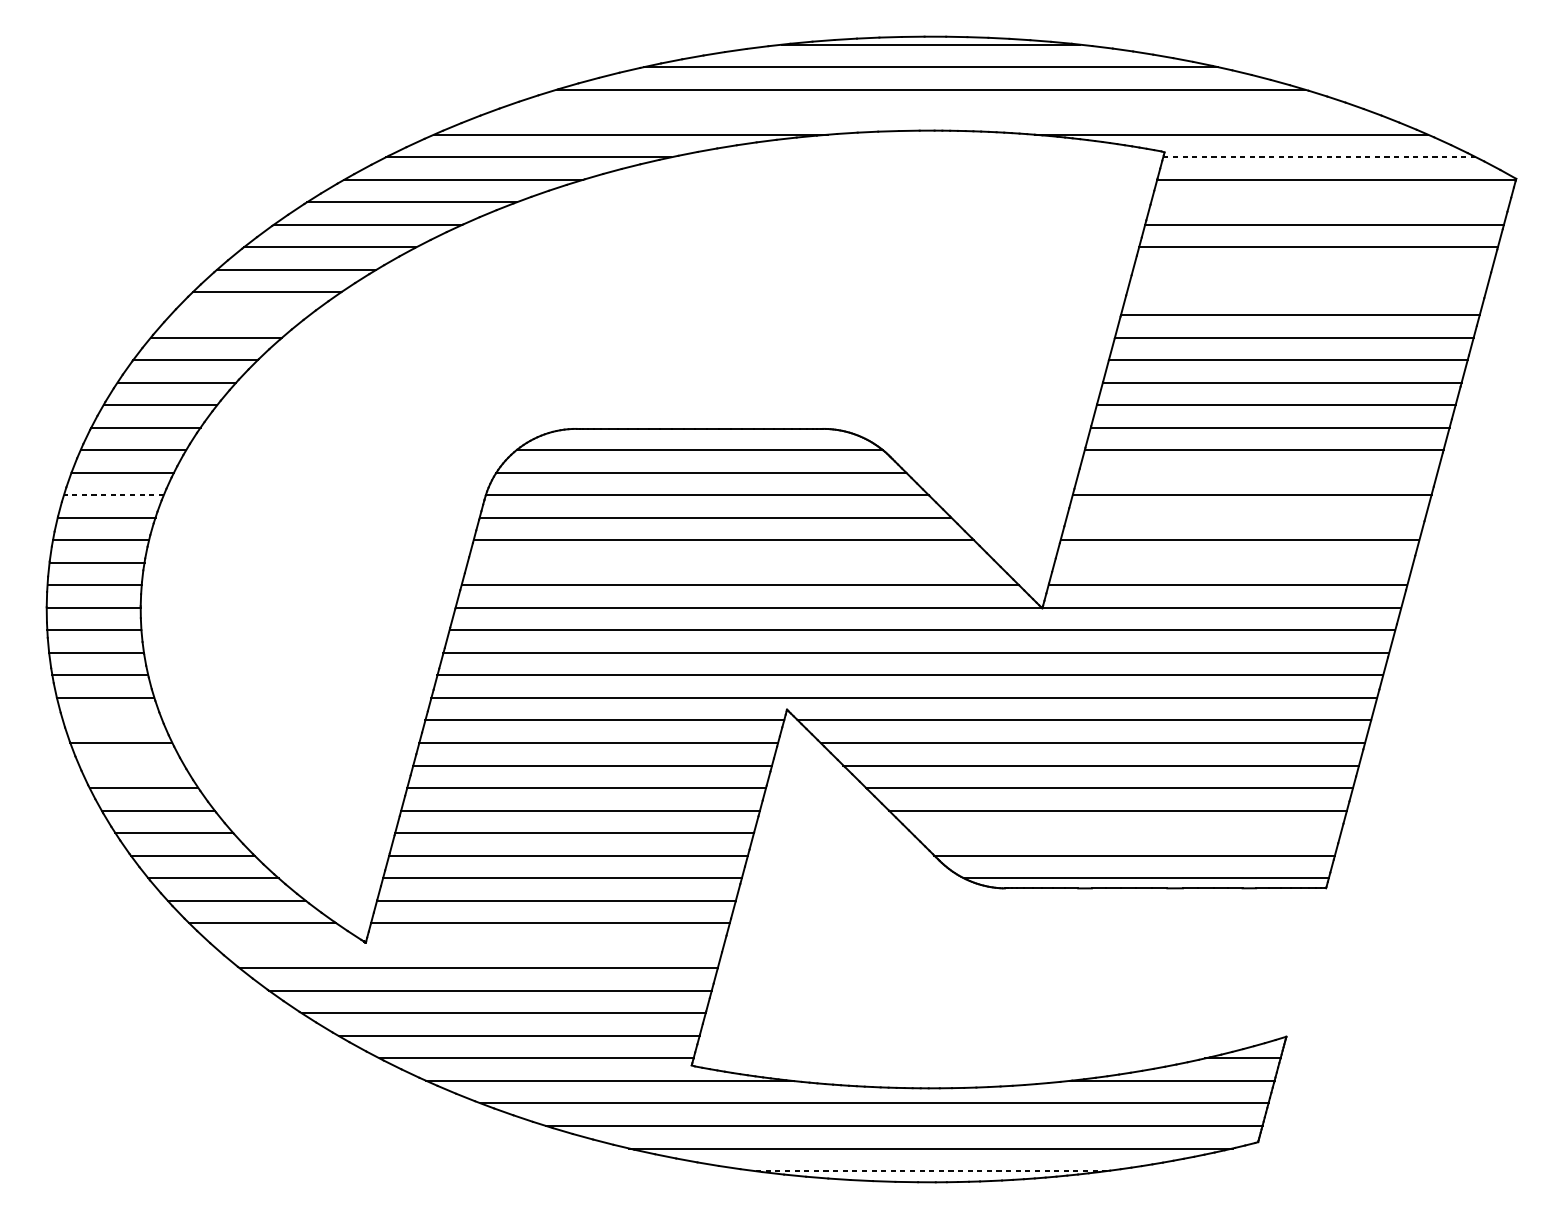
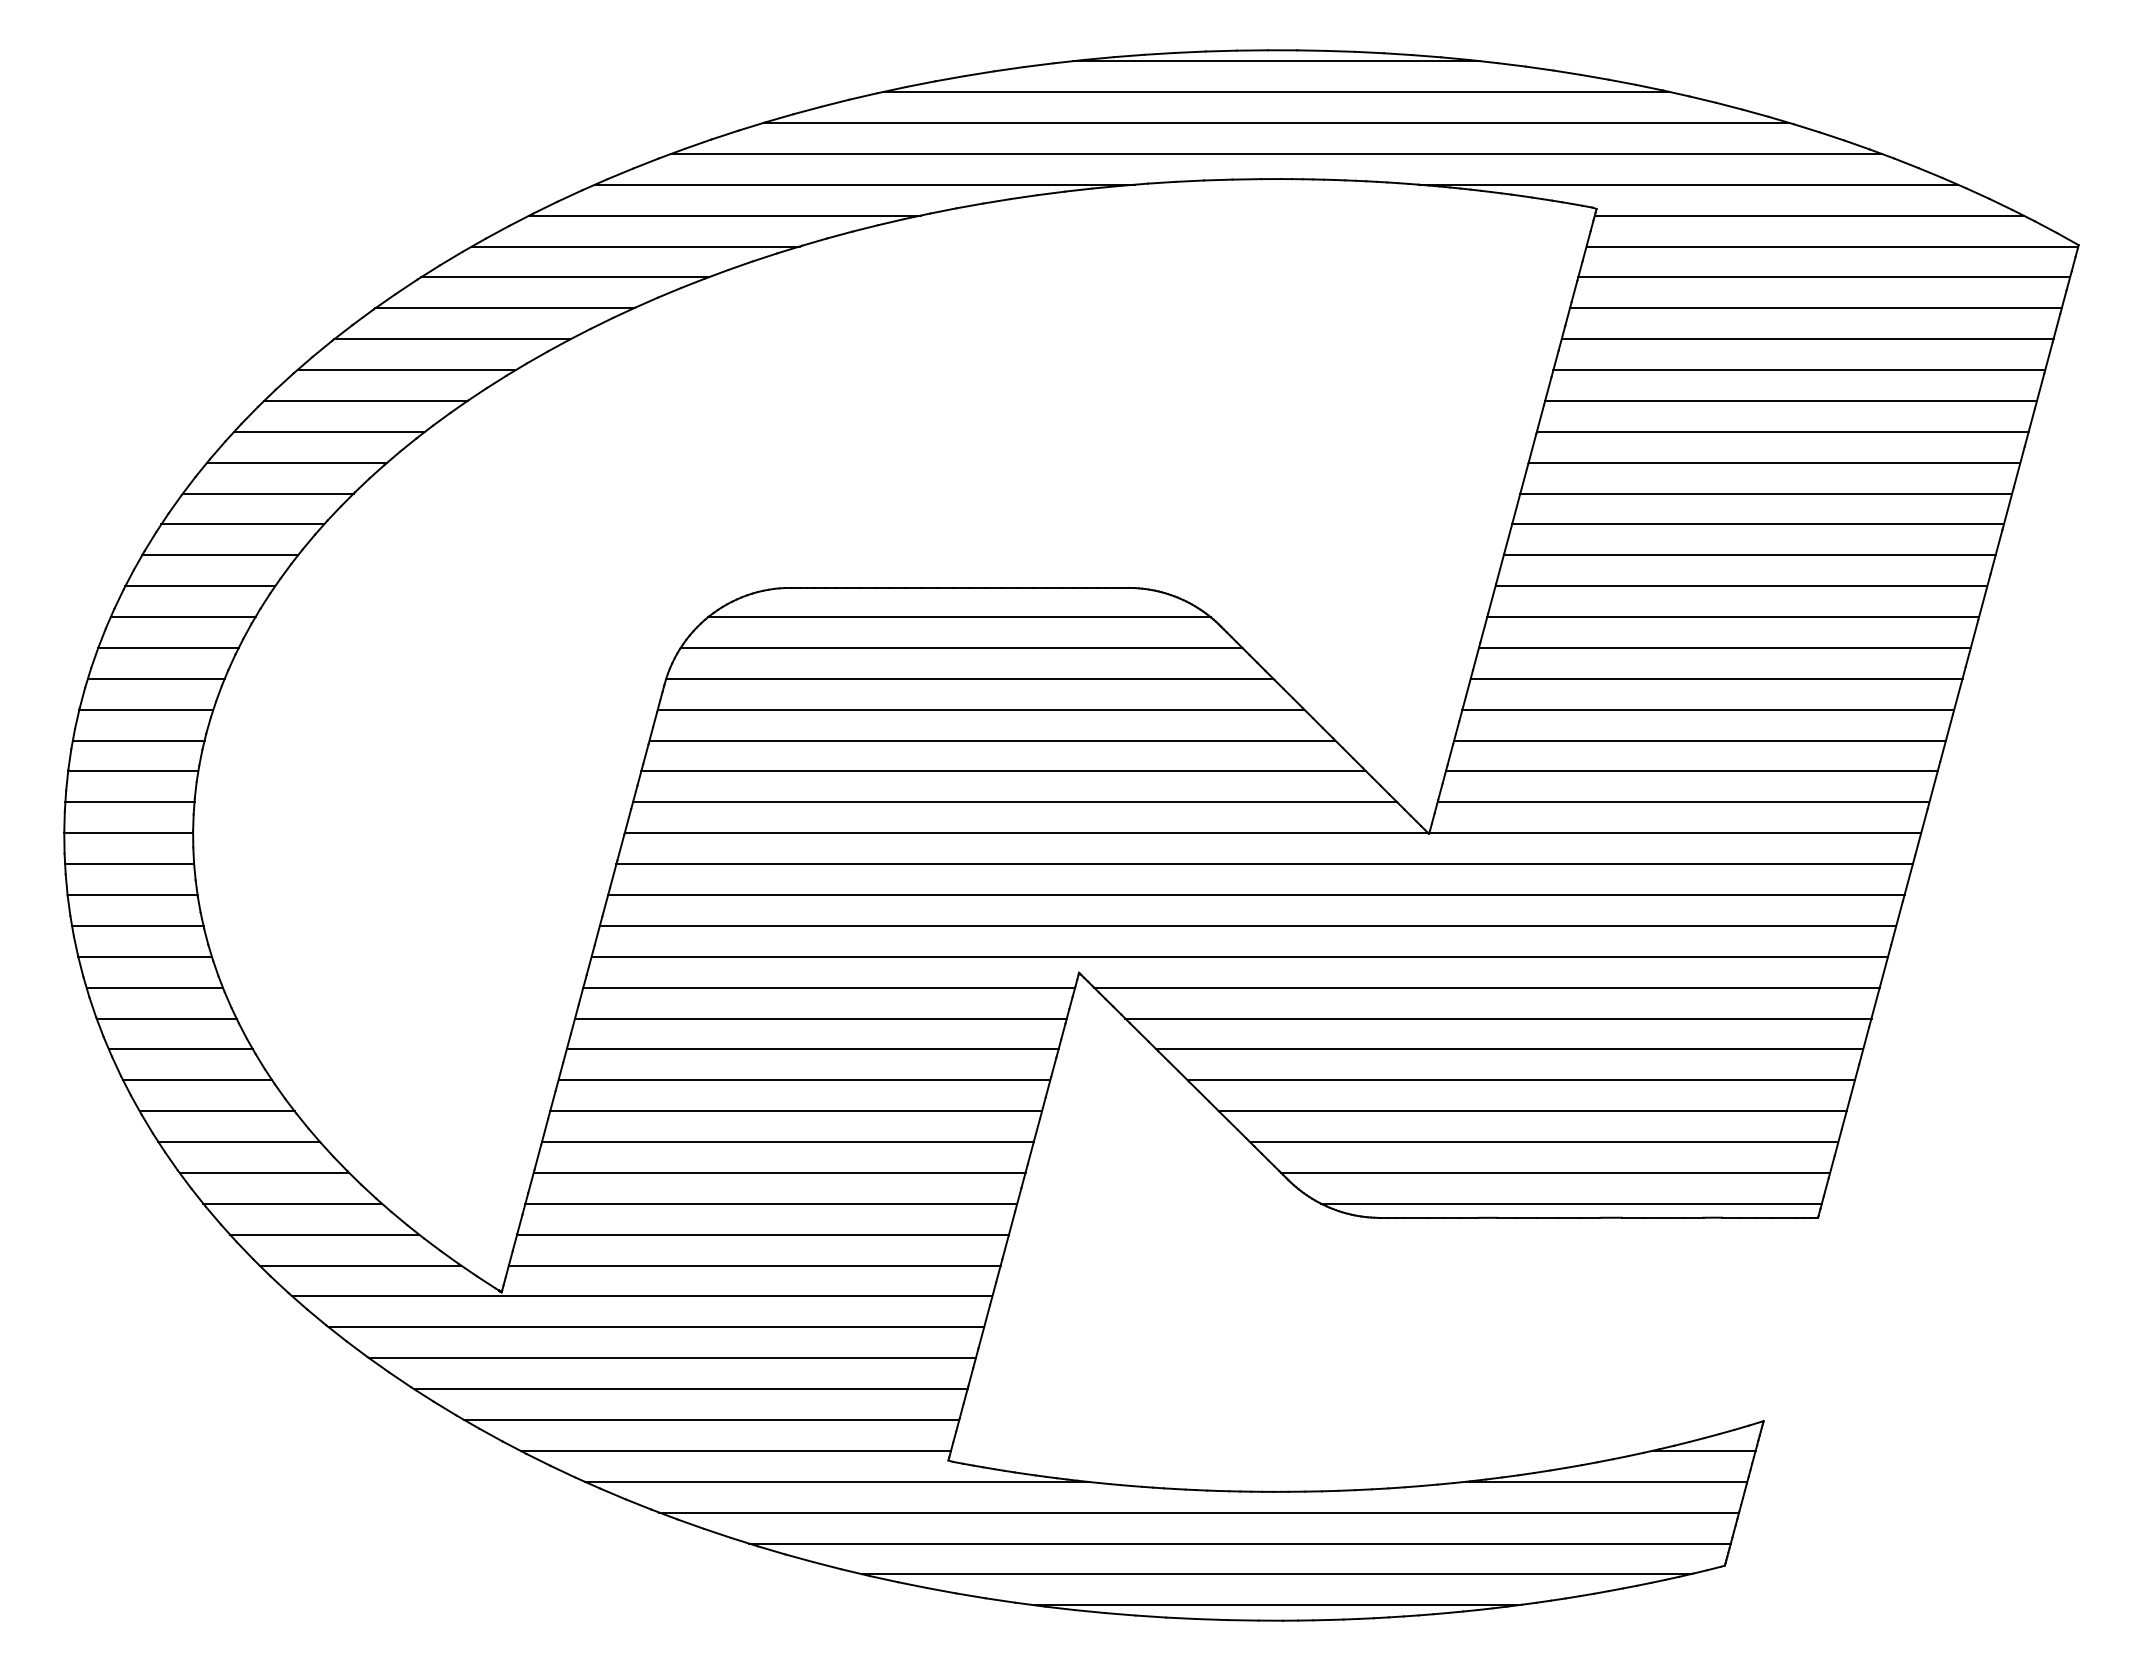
line: (931, 111) -> (1276, 153), added
line: (1319, 157) -> (1808, 215), dashed -> solid
line: (1330, 202) -> (1824, 277), added
line: (1312, 270) -> (1799, 370), added
line: (1306, 292) -> (1791, 400), added
line: (240, 314) -> (329, 431), added
line: (1257, 472) -> (1724, 647), added
line: (113, 494) -> (155, 678), dashed -> solid
line: (1246, 517) -> (1708, 709), added
line: (731, 562) -> (1003, 771), added
line: (1233, 562) -> (1691, 771), added
line: (112, 720) -> (154, 987), added
line: (131, 765) -> (180, 1049), added
line: (1125, 833) -> (1543, 1142), added
line: (468, 945) -> (642, 1296), added
line: (931, 1171) -> (1276, 1605), dashed -> solid

